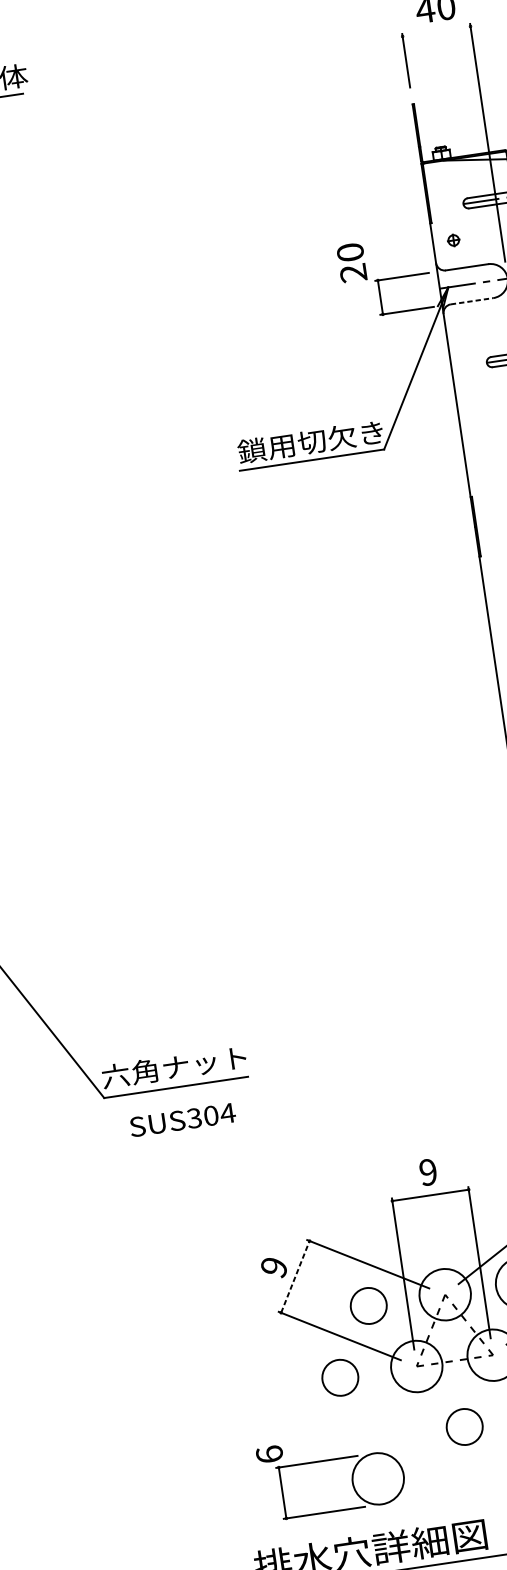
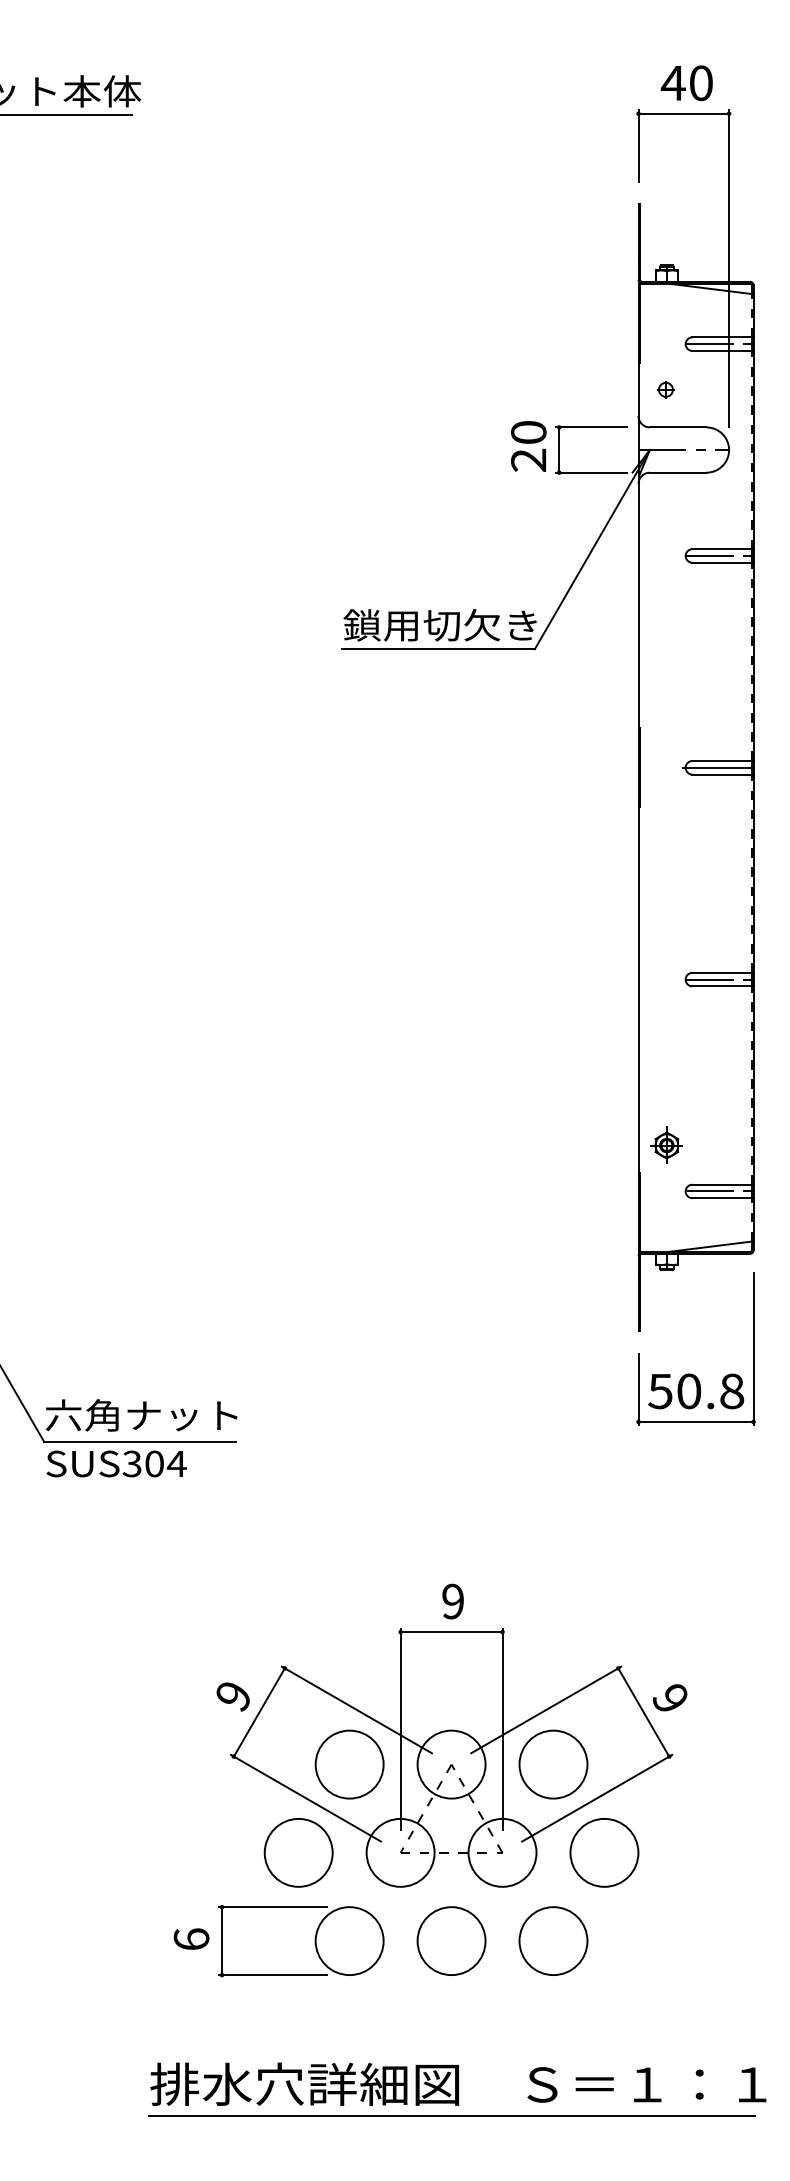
line: (436, 31) -> (683, 113), added
text: (351, 262) -> (528, 446), moved
line: (472, 301) -> (678, 472), dashed -> solid
text: (182, 1119) -> (116, 1463), moved
line: (295, 1276) -> (259, 1712), dashed -> solid
circle: (368, 1305) -> (349, 1764), size x1.43
circle: (340, 1377) -> (298, 1852), size x1.43
circle: (464, 1426) -> (451, 1940), size x1.43
part: (351, 1483) -> (314, 1941), moved

